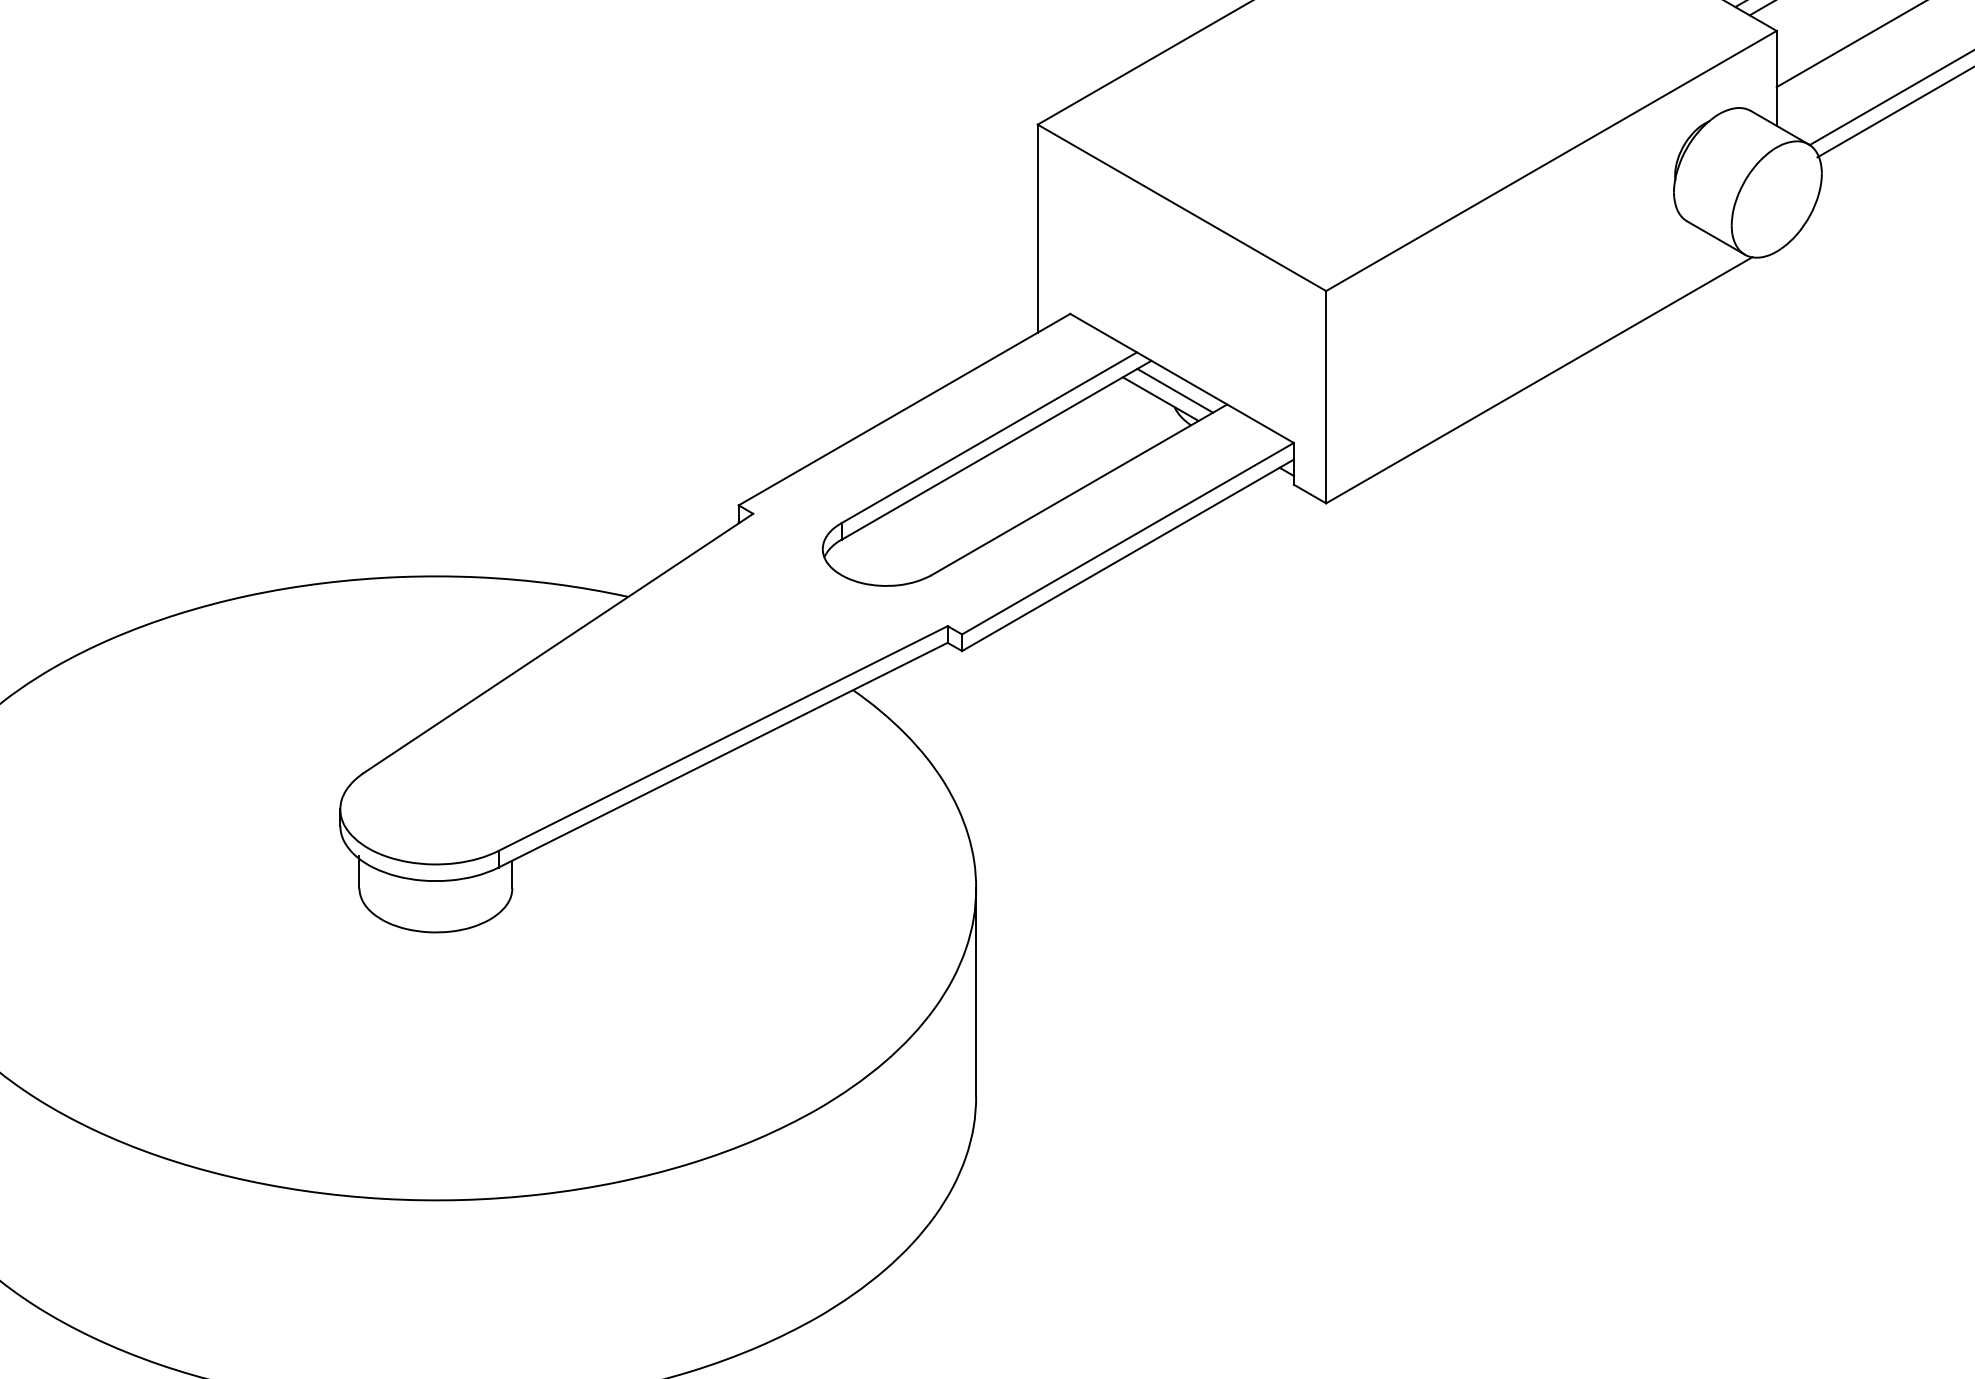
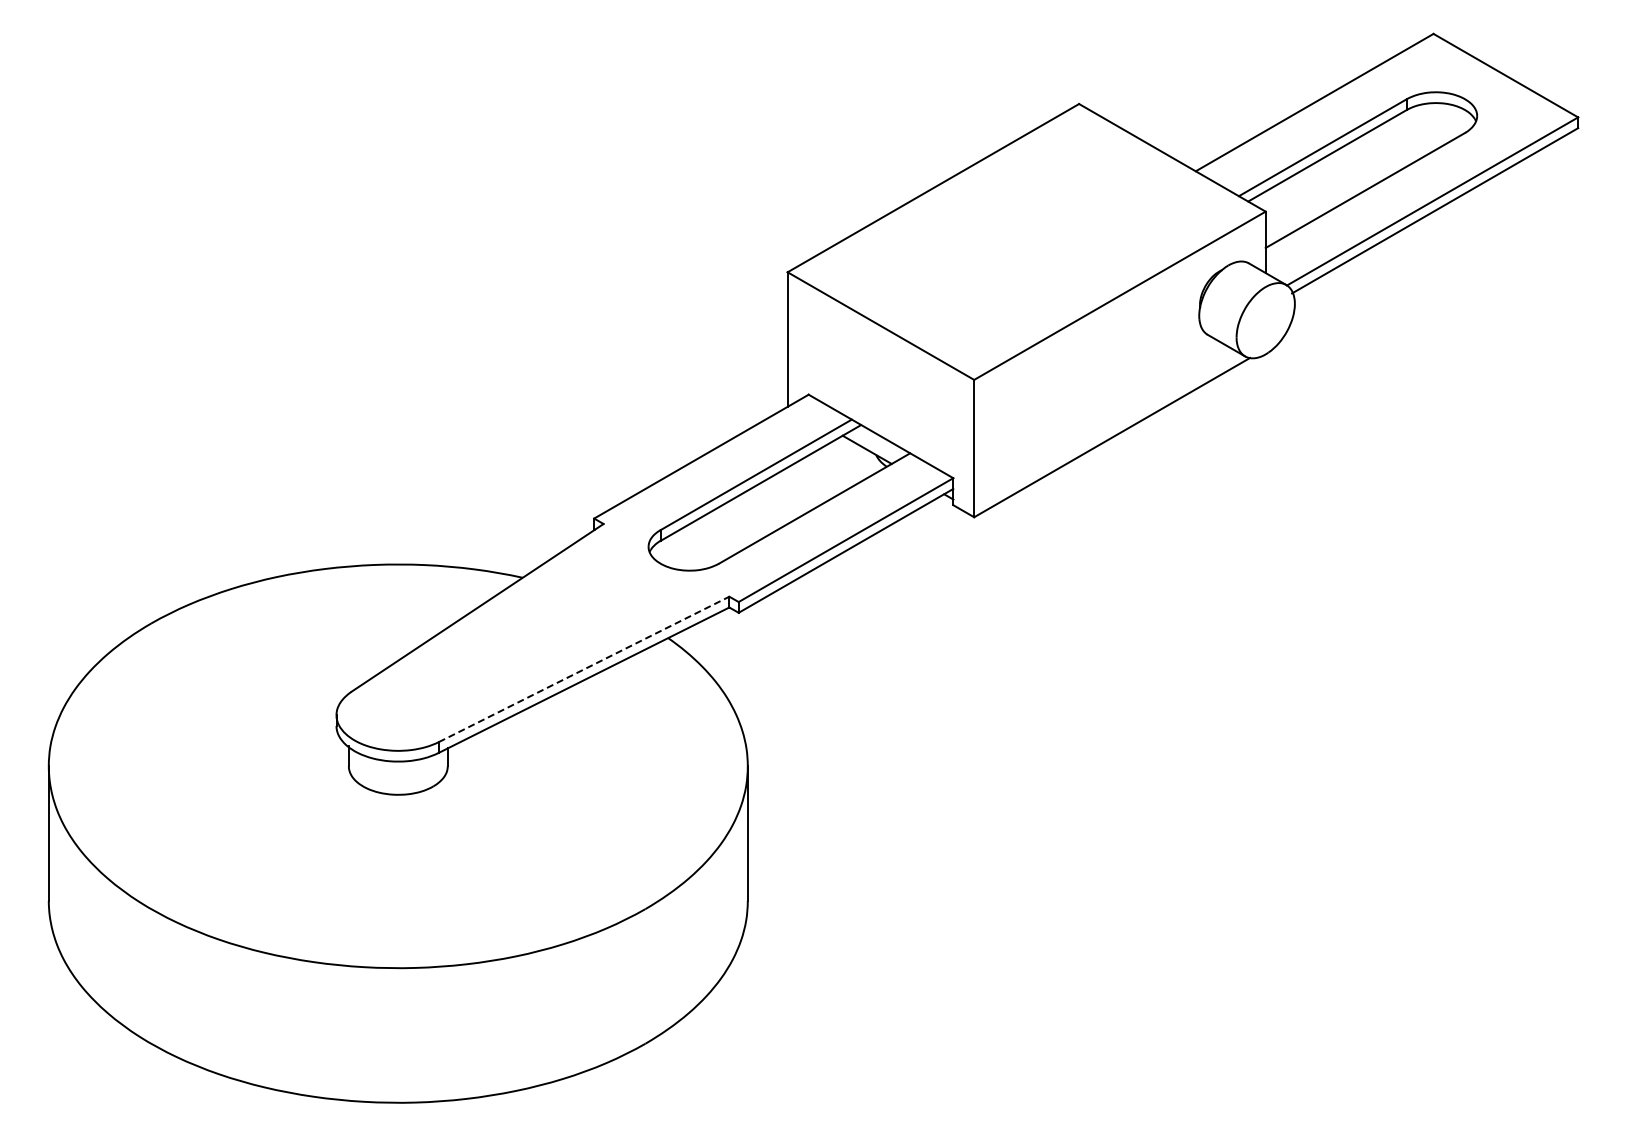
line: (1175, 390) -> (876, 444), removed
line: (723, 738) -> (584, 669), solid -> dashed

